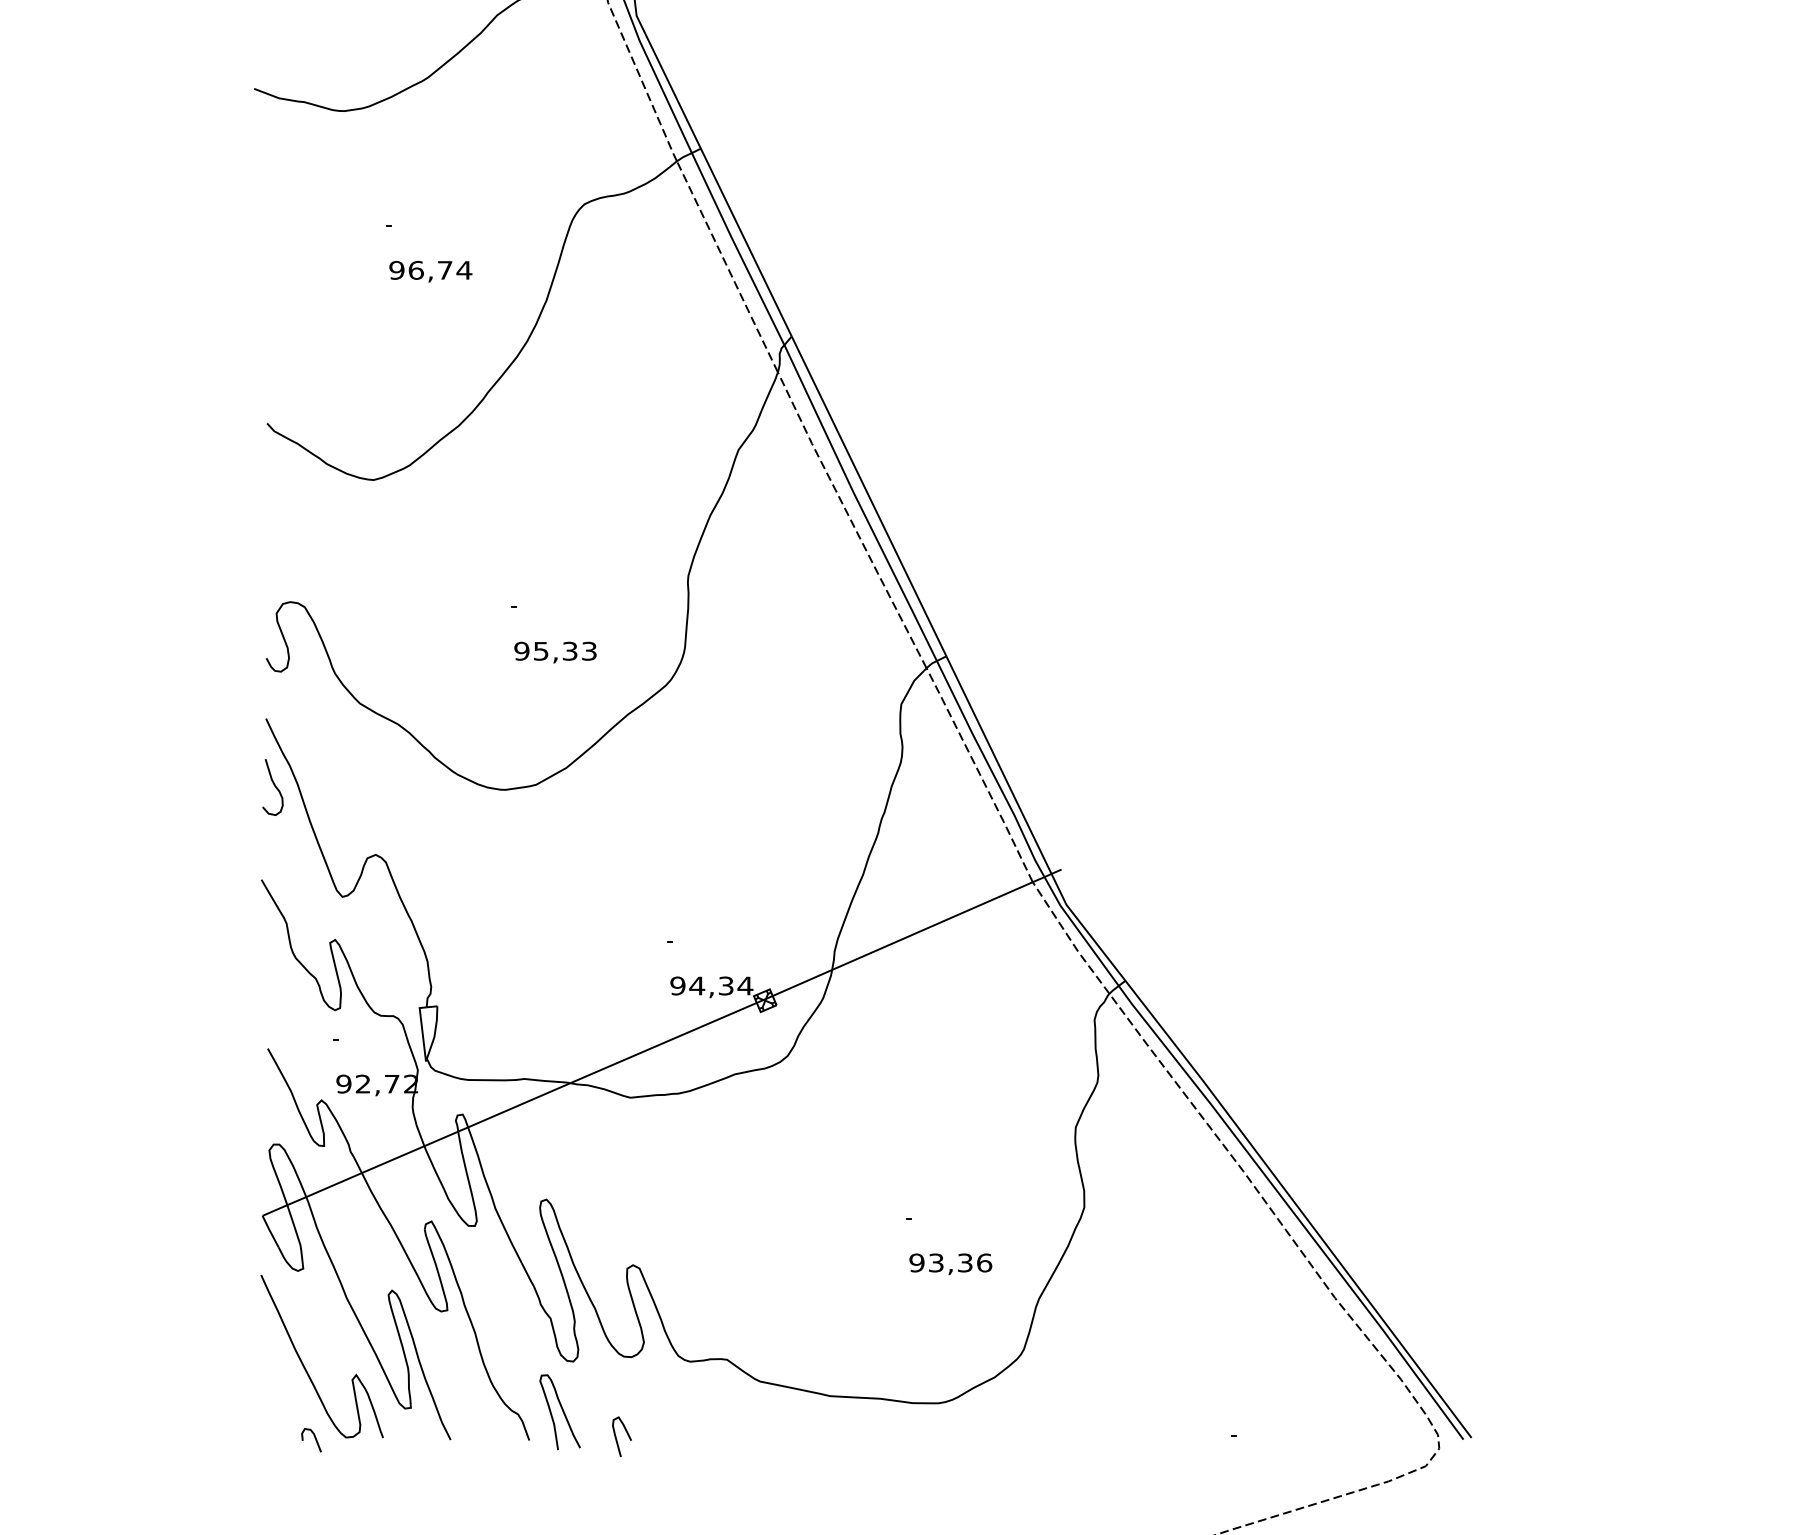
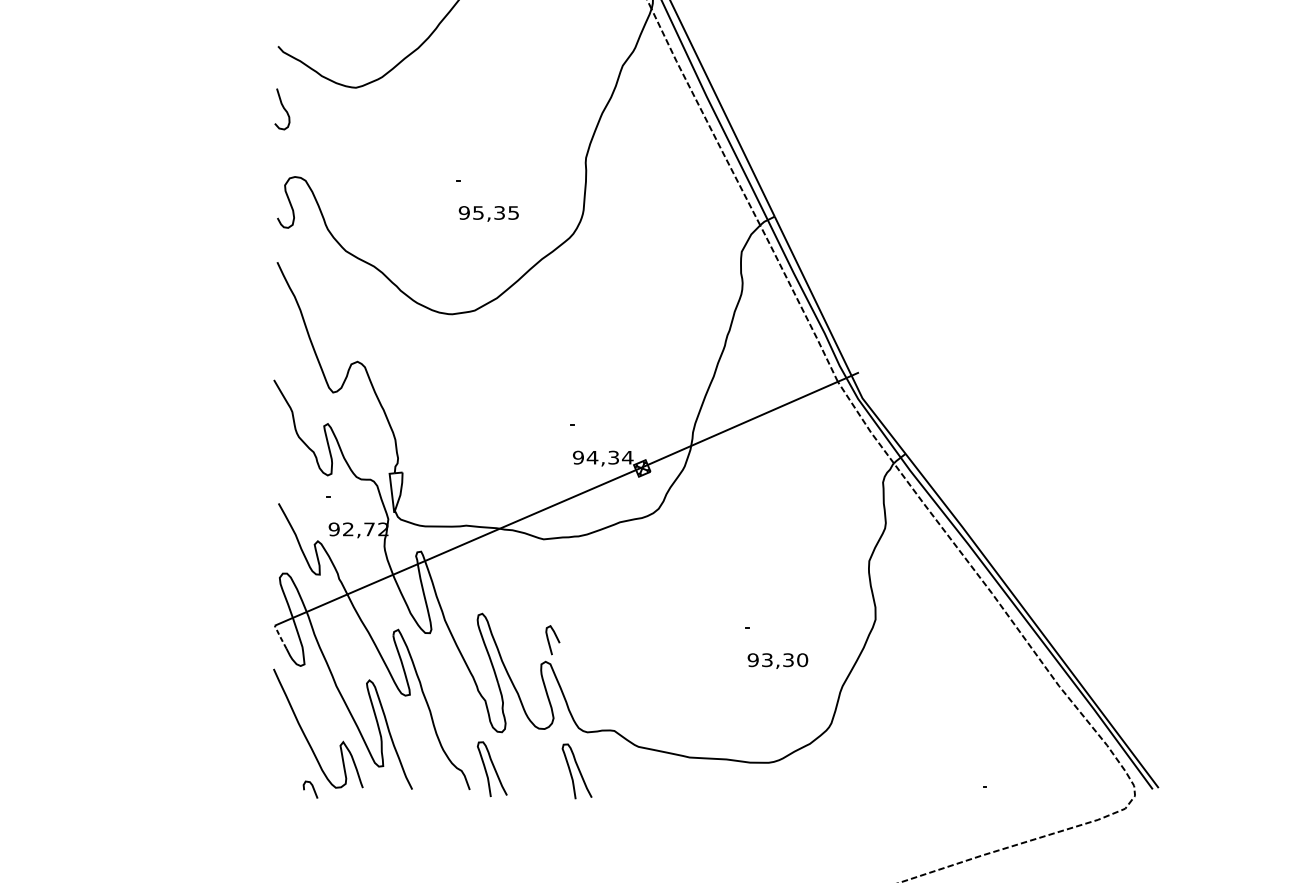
text: (589, 650) -> (513, 212), 95,33 -> 95,35
curve: (273, 785) -> (282, 107), moved
line: (270, 1231) -> (280, 637), solid -> dashed
text: (984, 1262) -> (802, 659), 93,36 -> 93,30
curve: (678, 1415) -> (578, 771), added
curve: (616, 1436) -> (548, 640), moved

